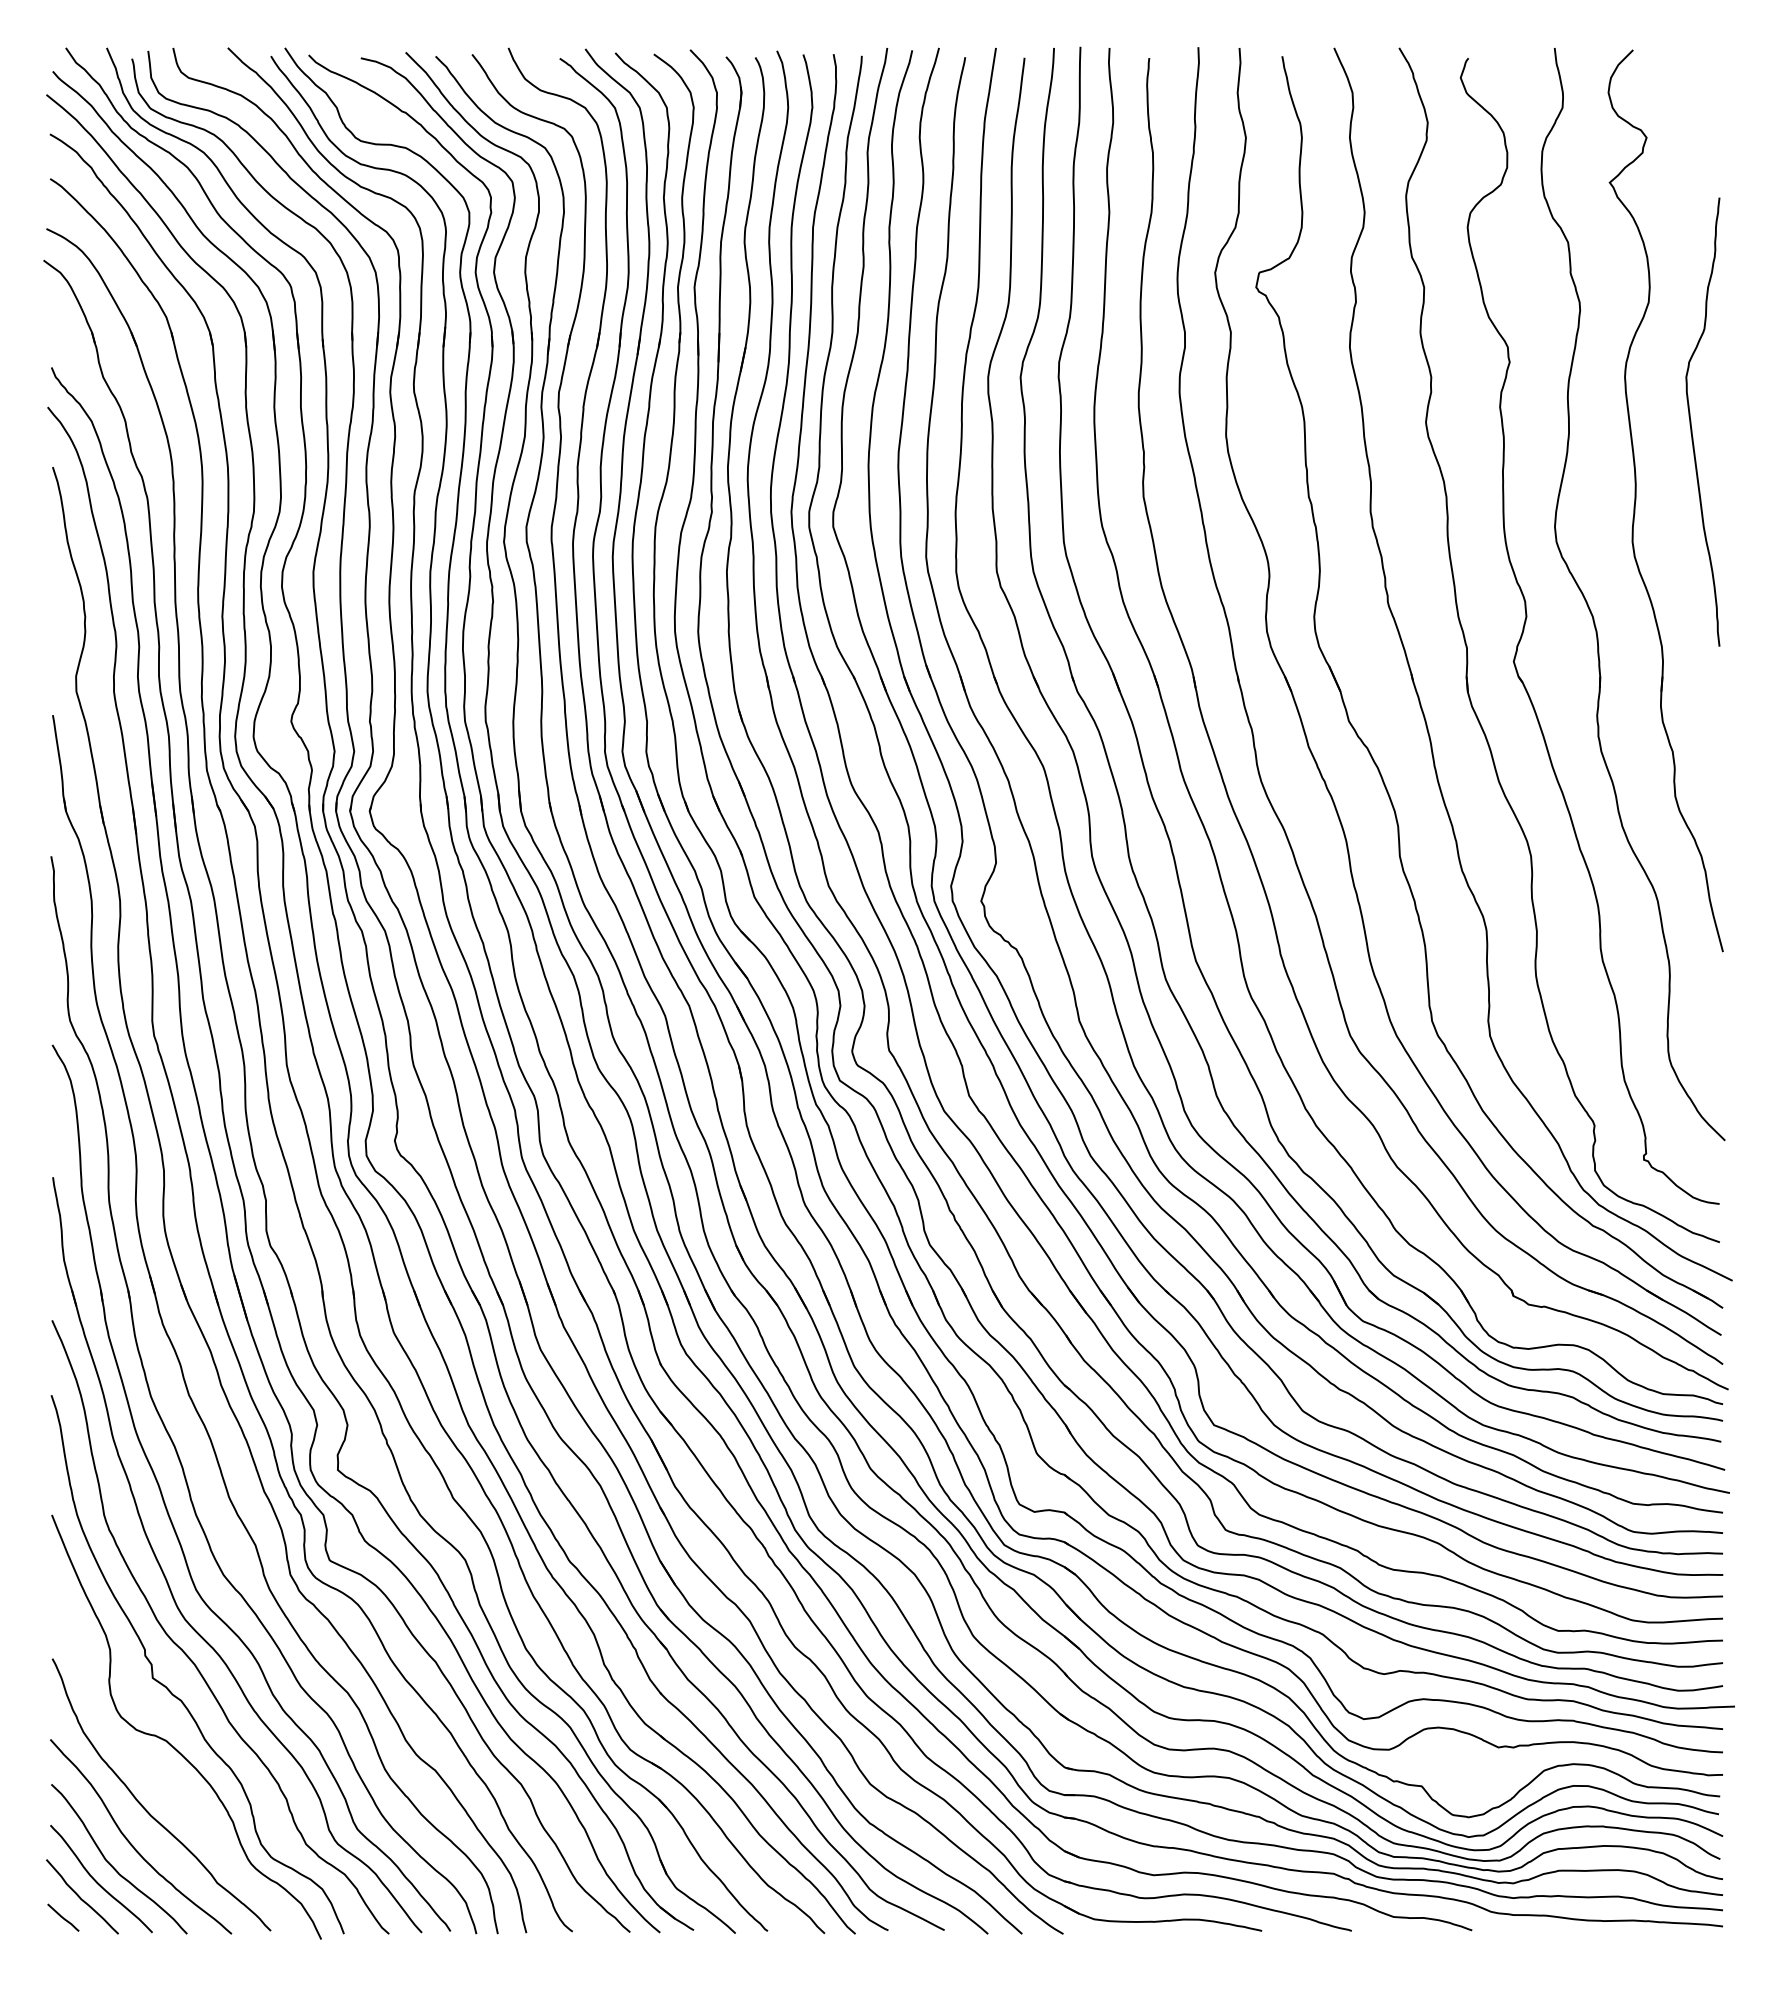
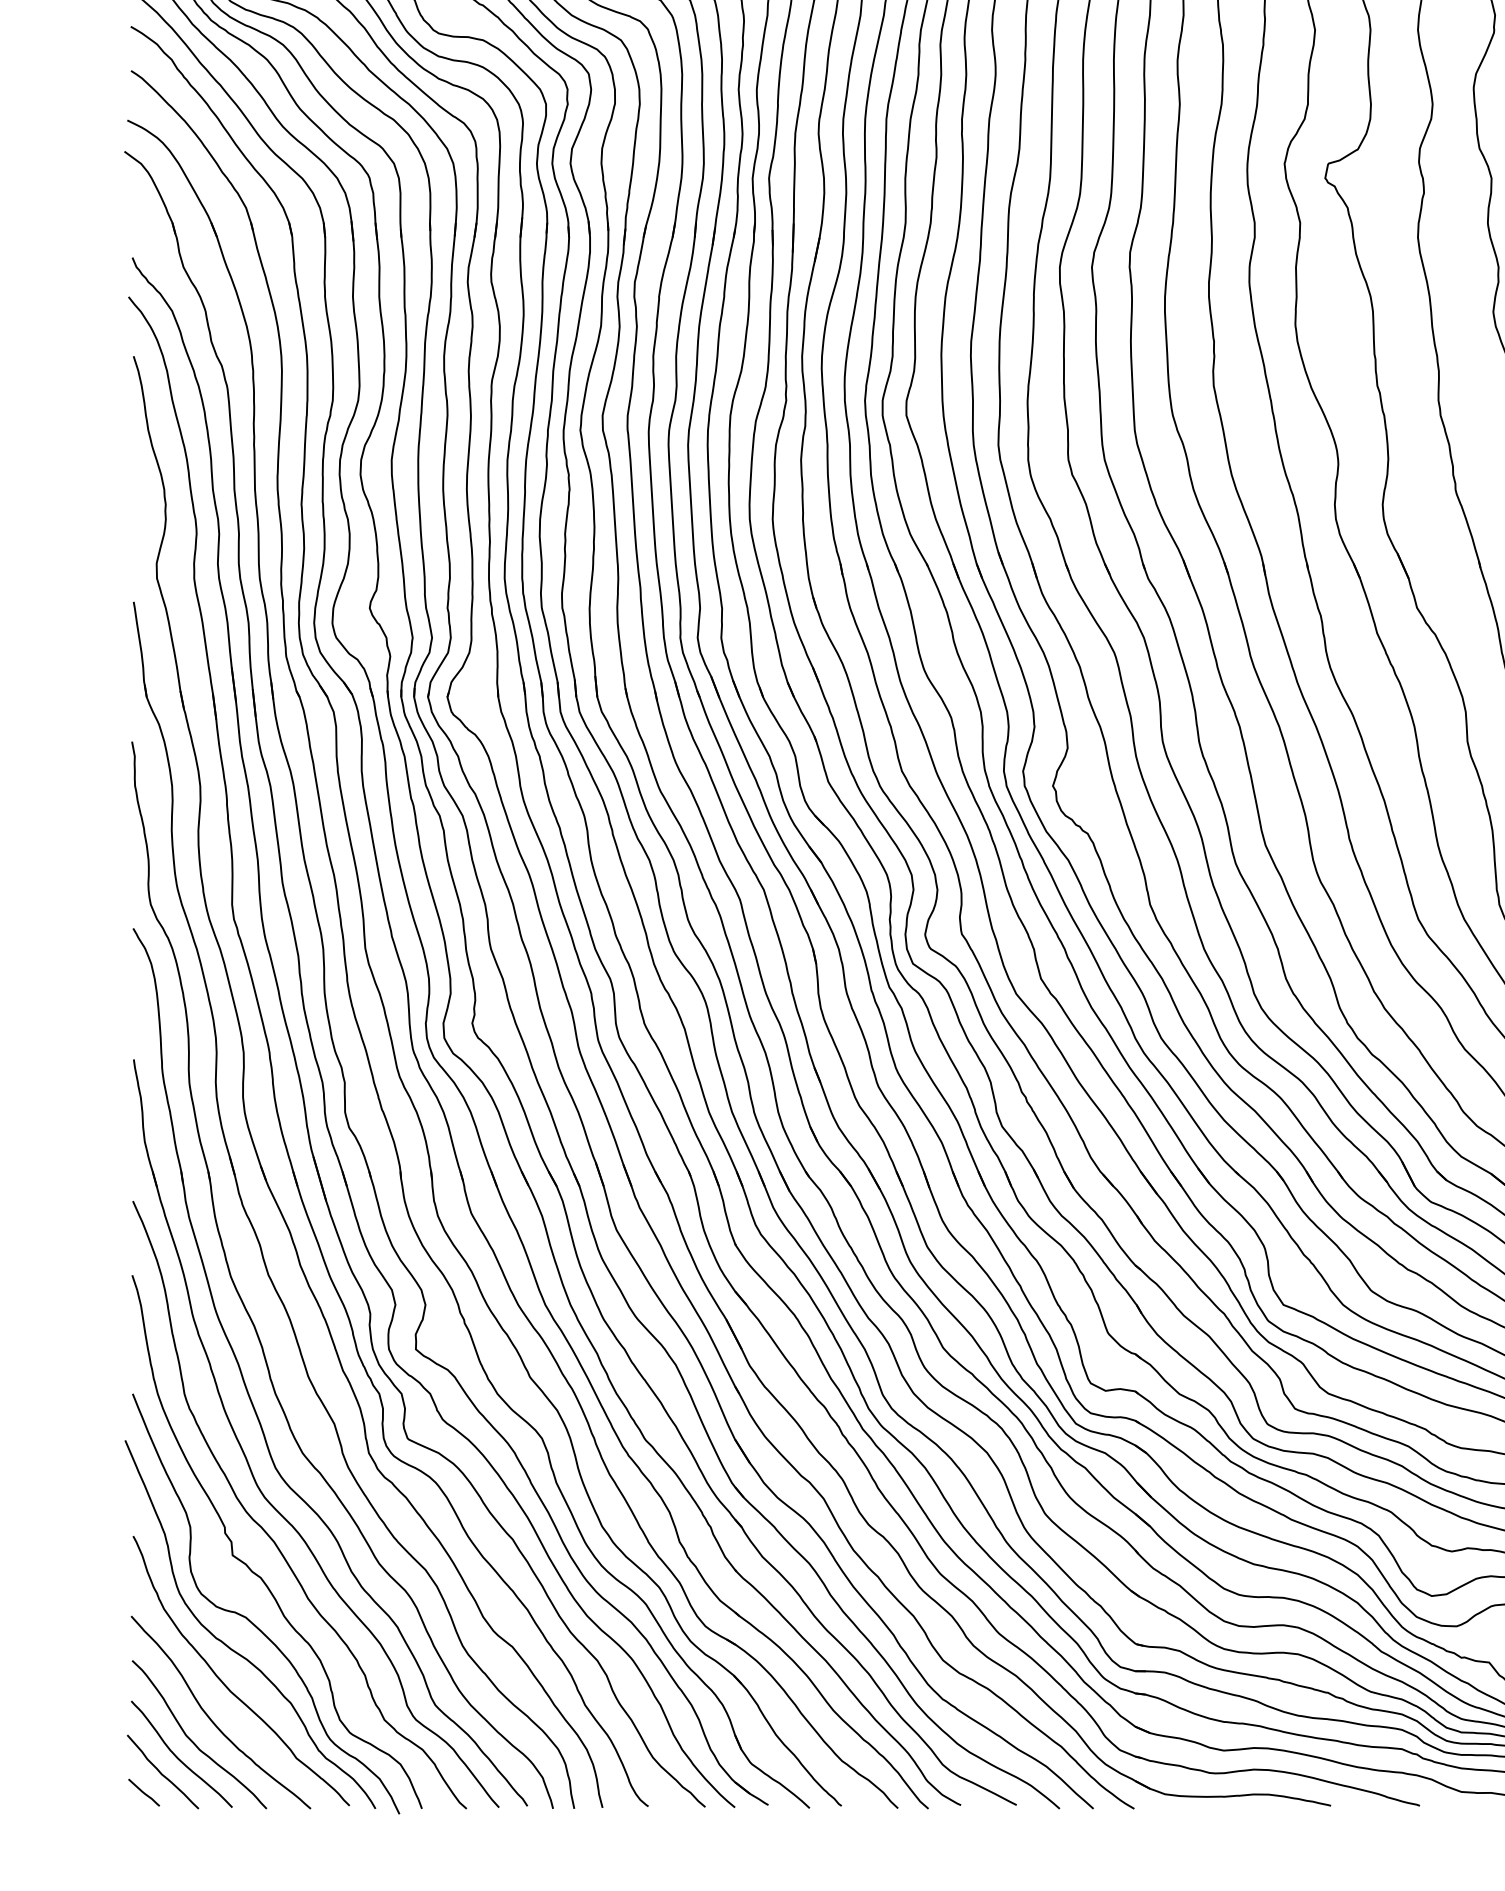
curve: (154, 1773) -> (234, 1649), added

